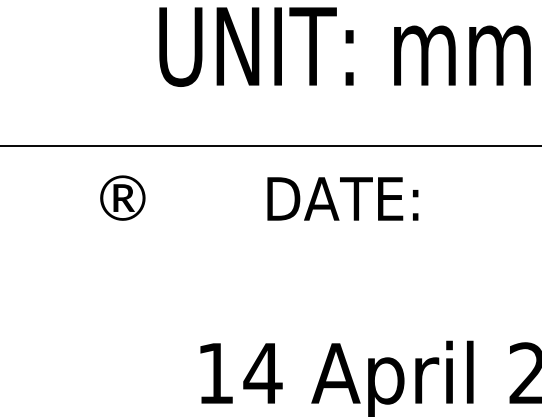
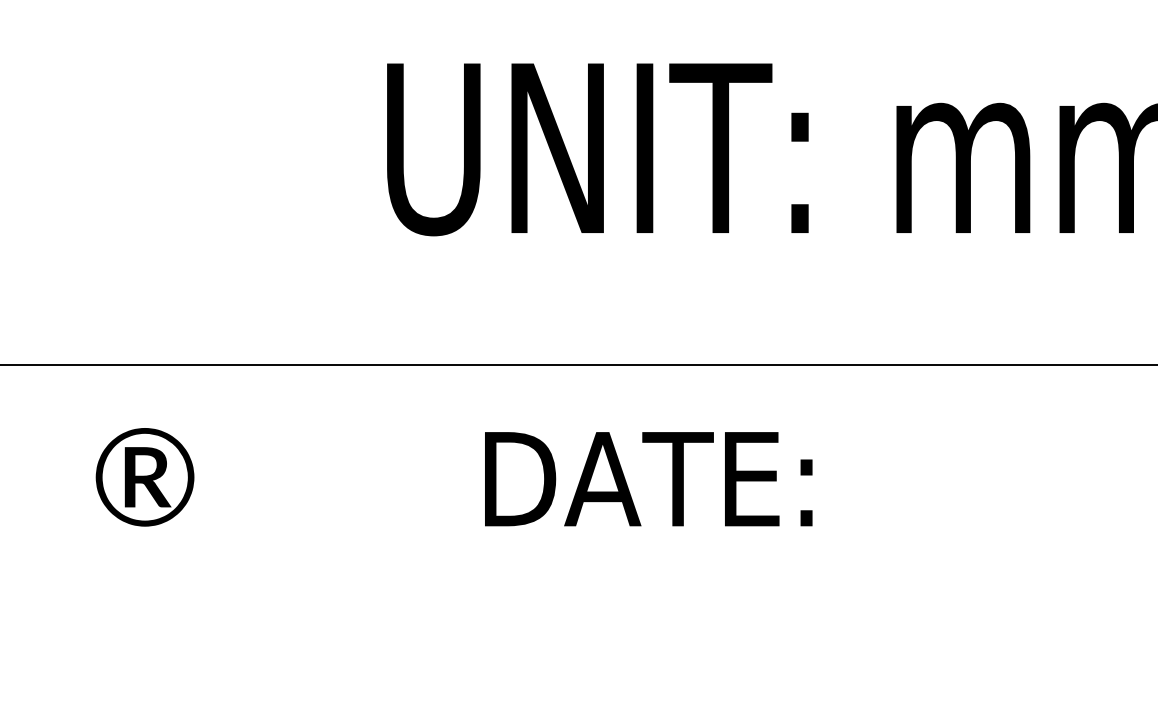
text: (122, 197) -> (144, 475), moved
text: (342, 198) -> (647, 478), moved

